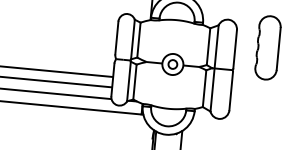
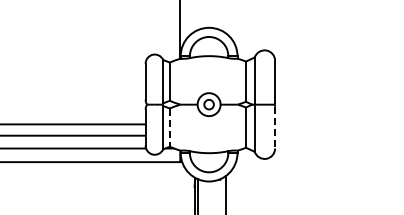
part: (267, 47) -> (310, 76), removed
line: (134, 82) -> (169, 128), solid -> dashed
line: (231, 91) -> (275, 127), solid -> dashed

